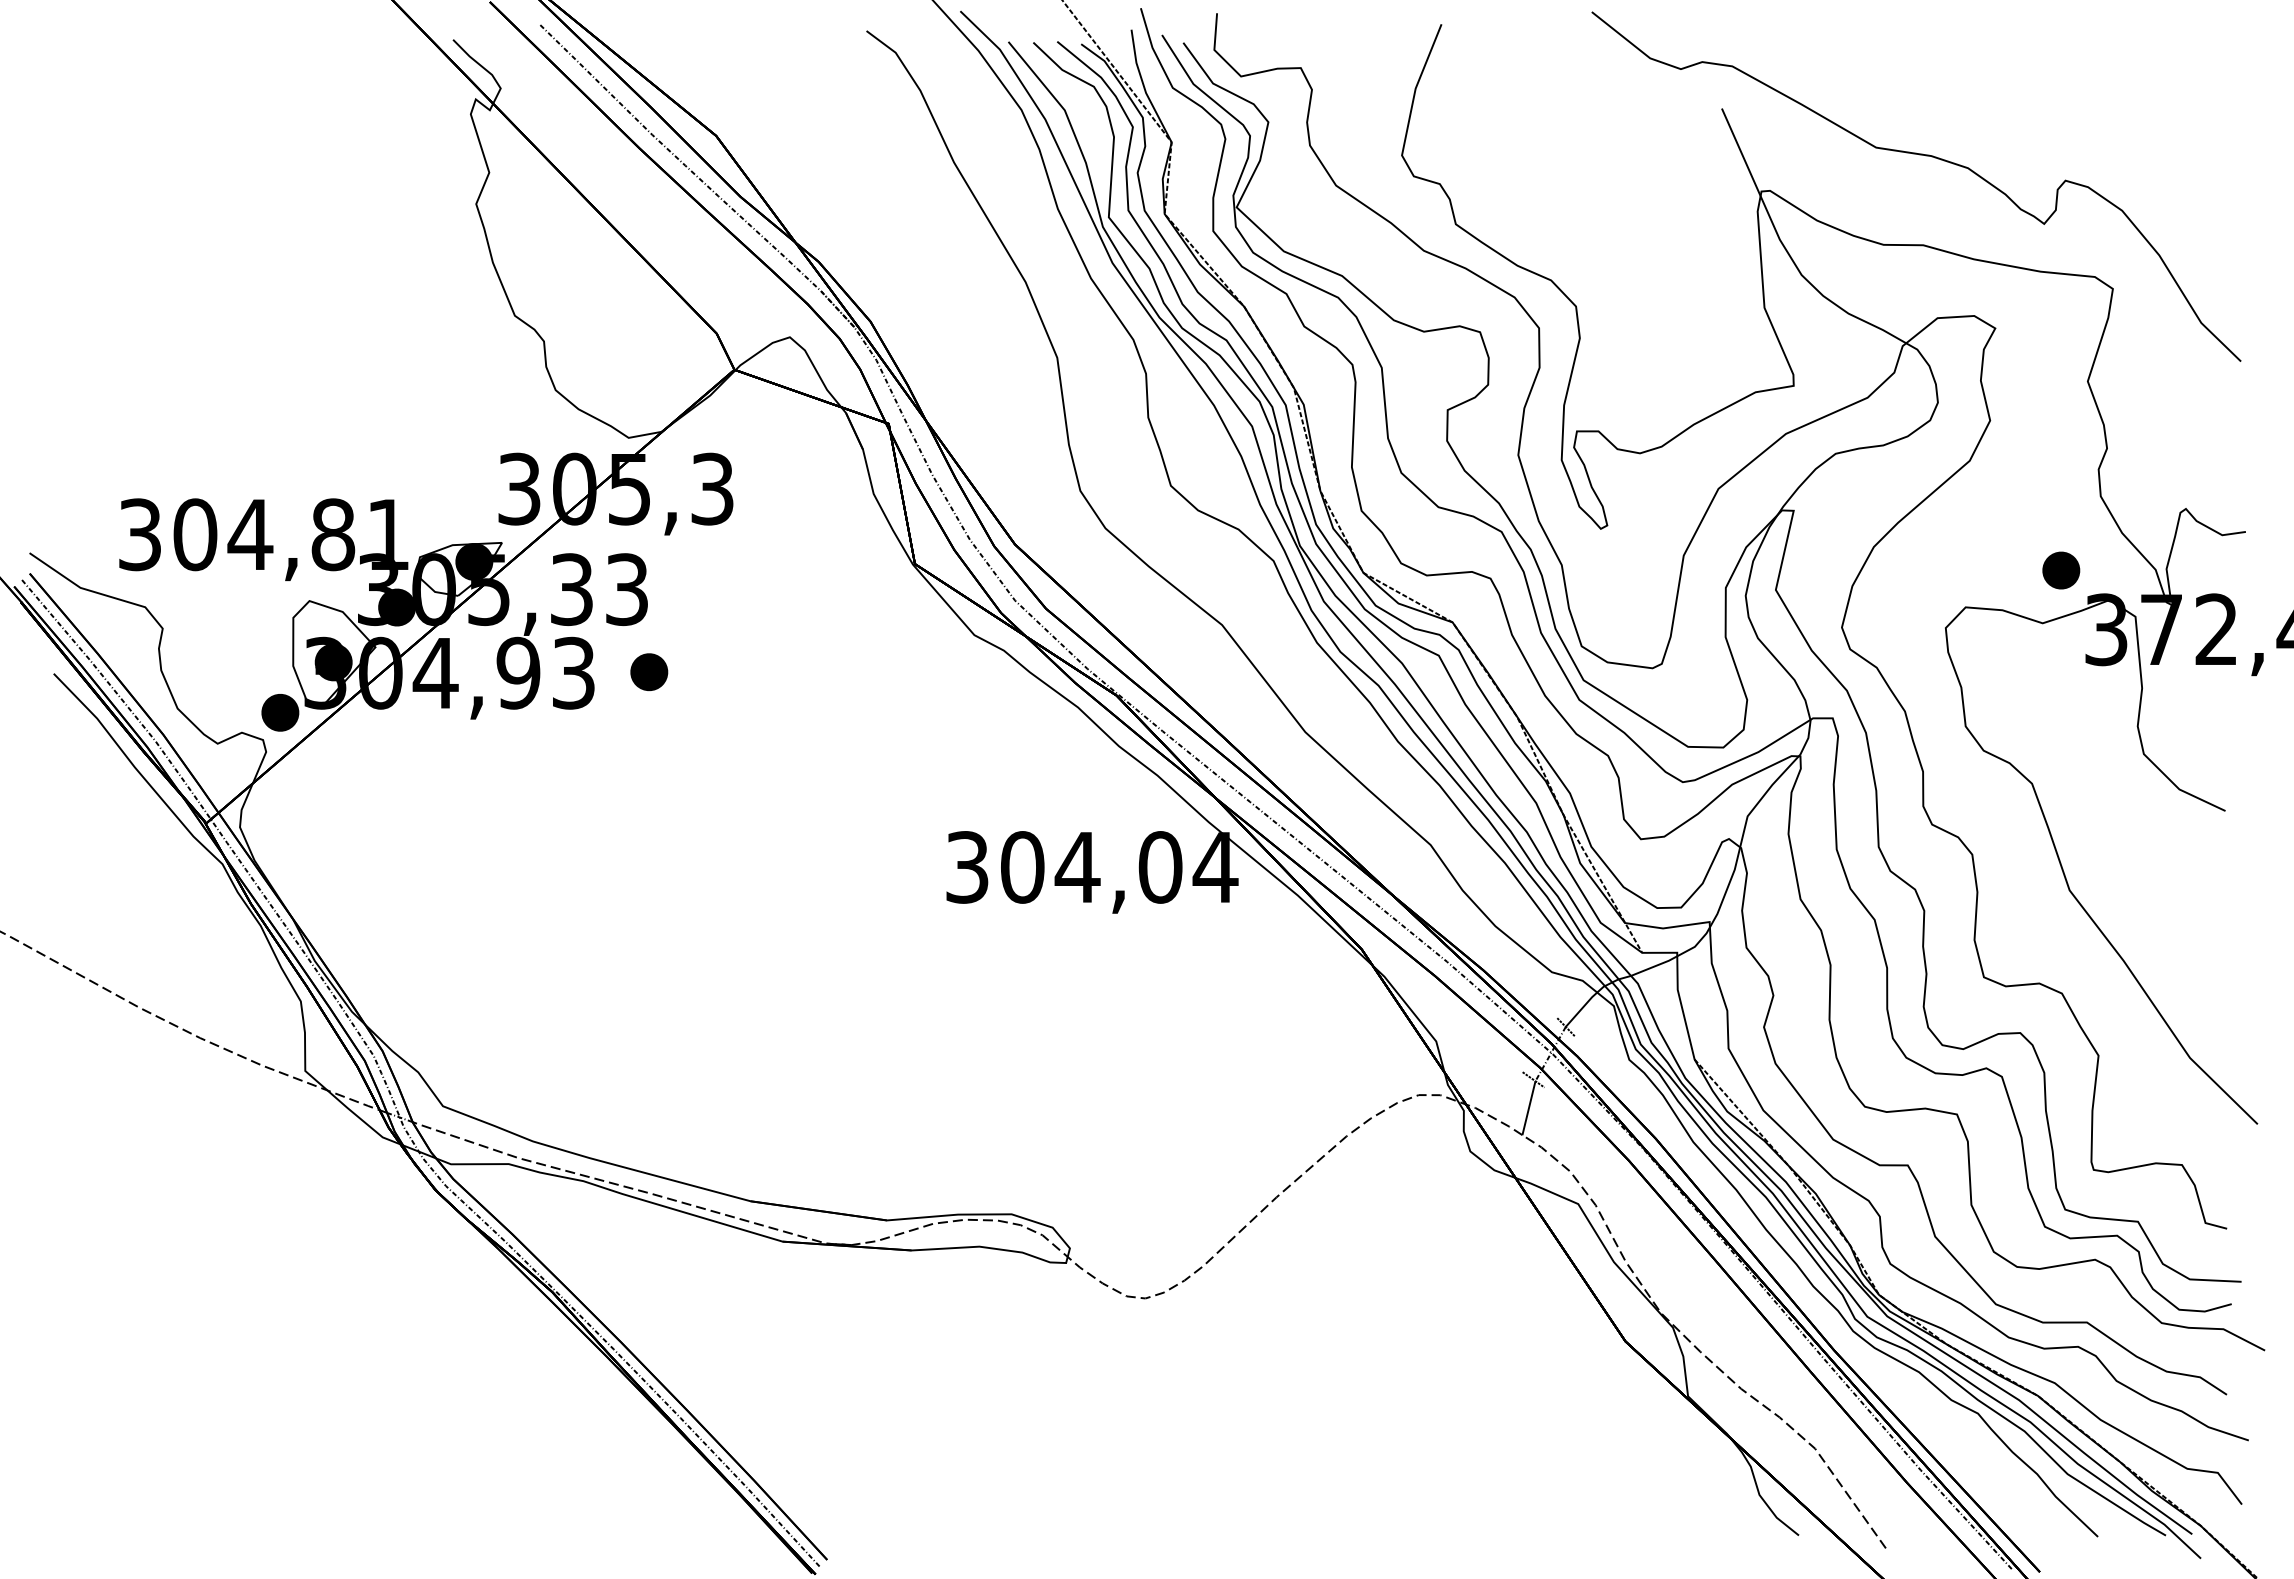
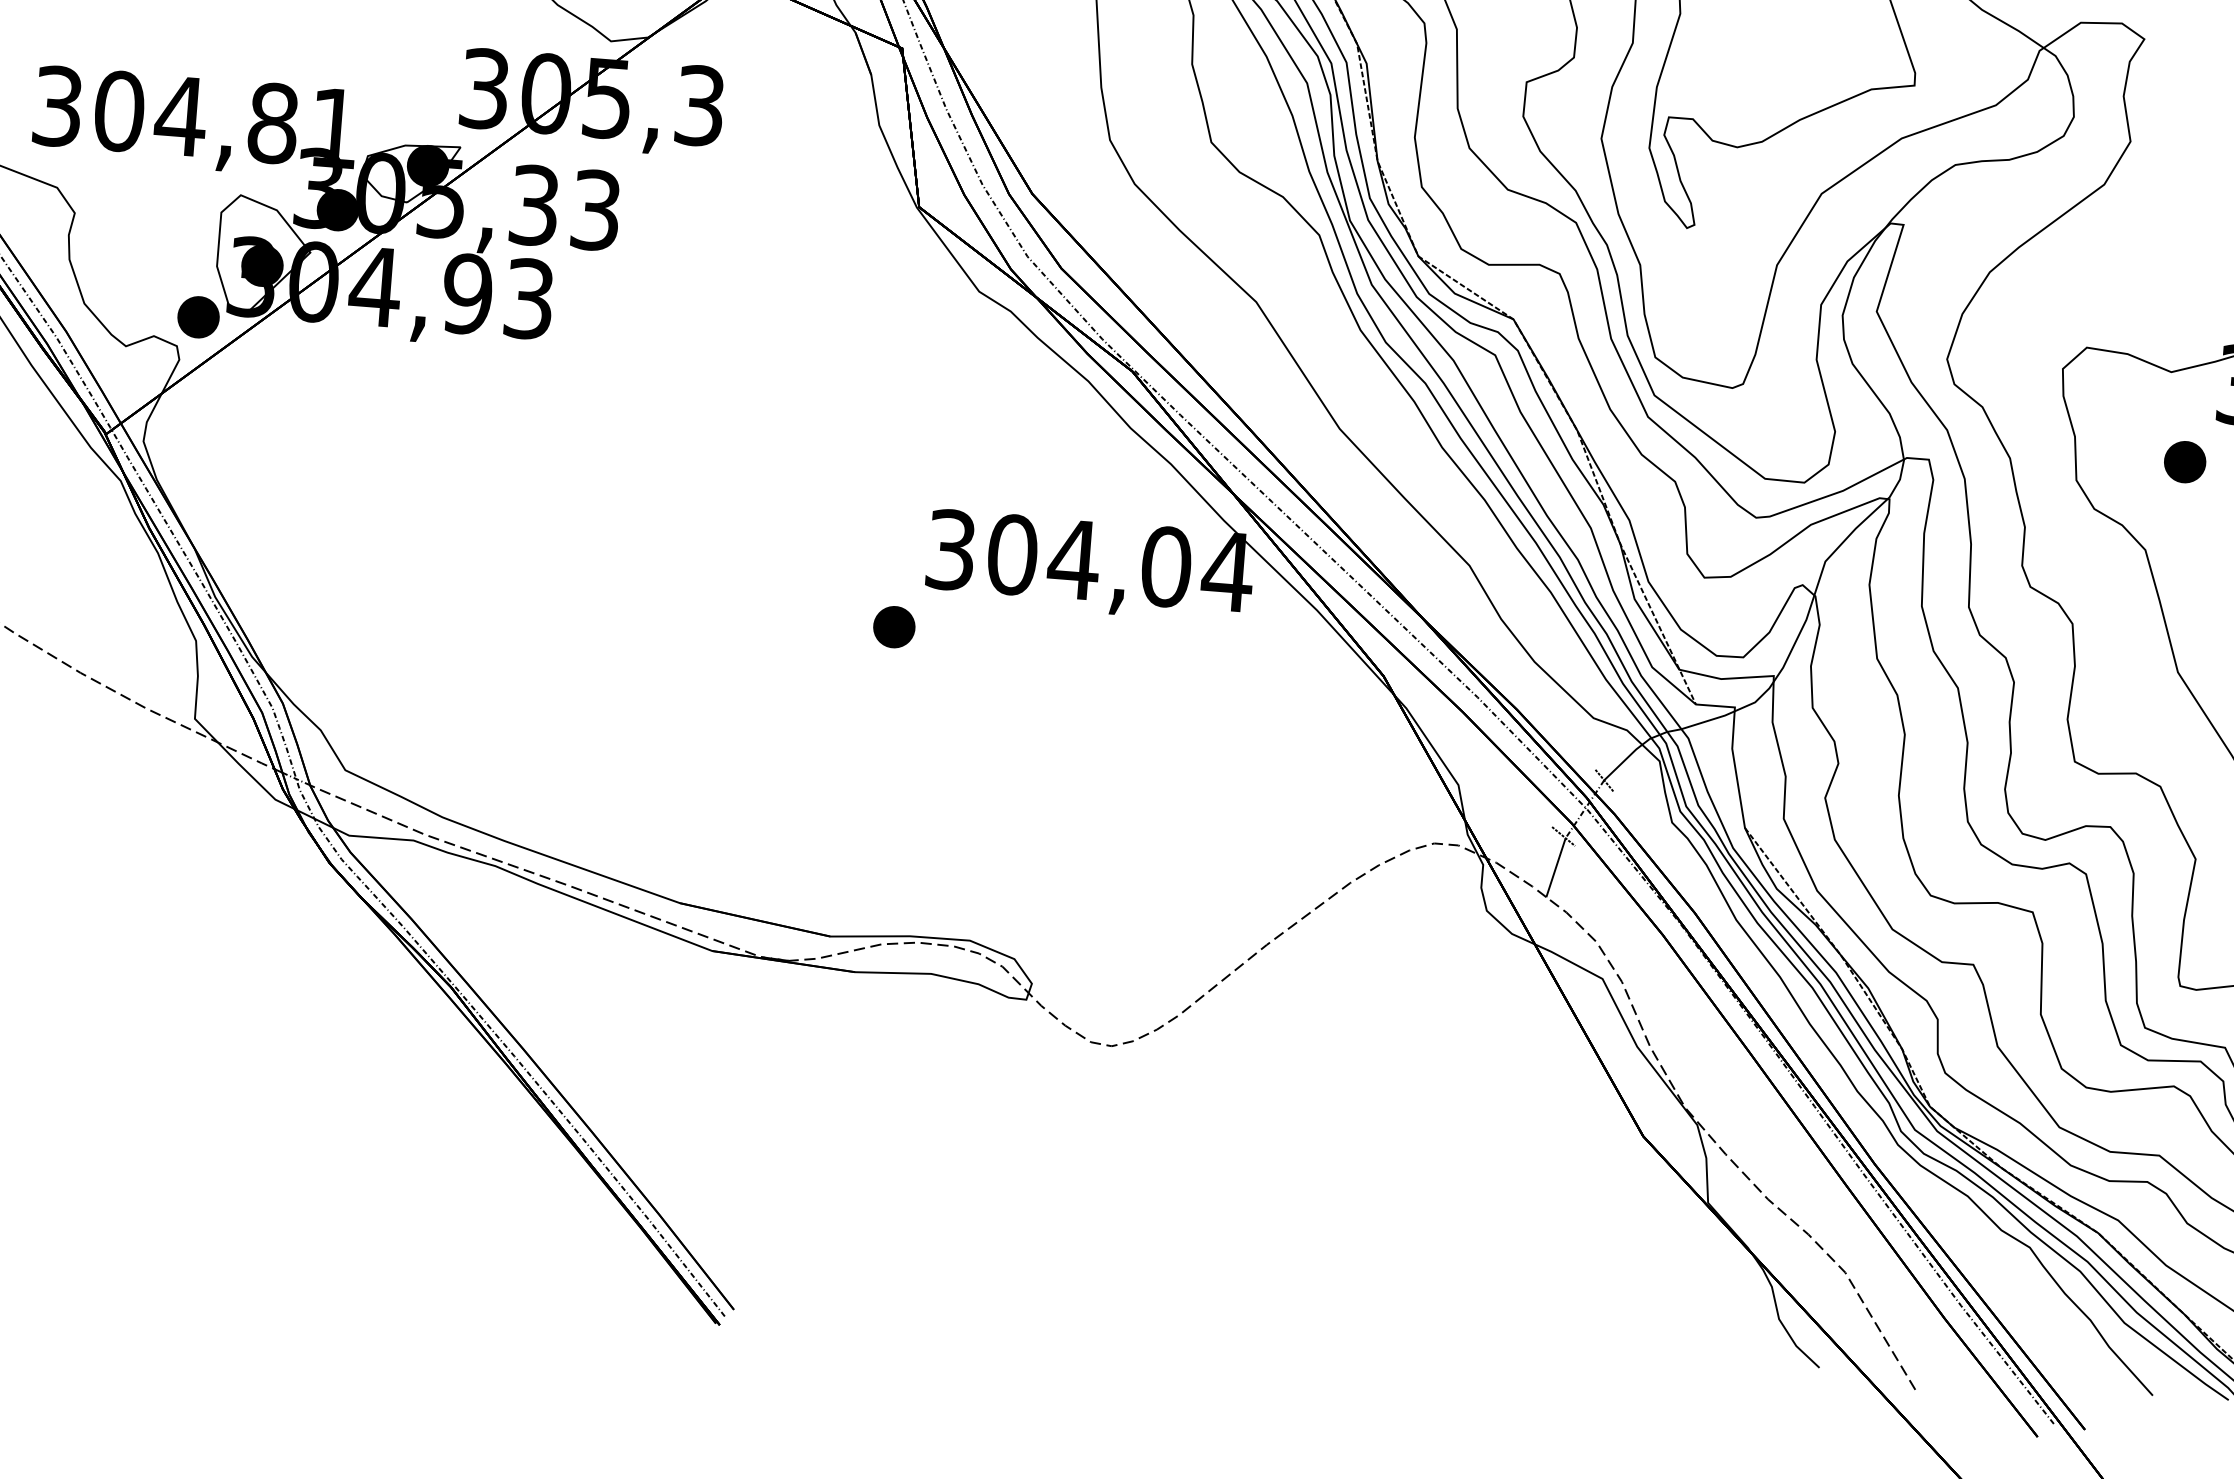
part: (2061, 570) -> (2185, 462), moved
part: (649, 671) -> (894, 626), moved

